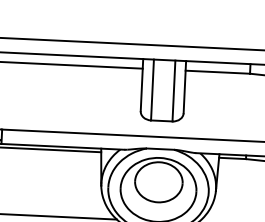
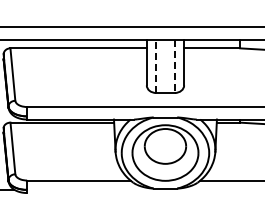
line: (152, 90) -> (156, 66), solid -> dashed
line: (173, 91) -> (174, 66), solid -> dashed

